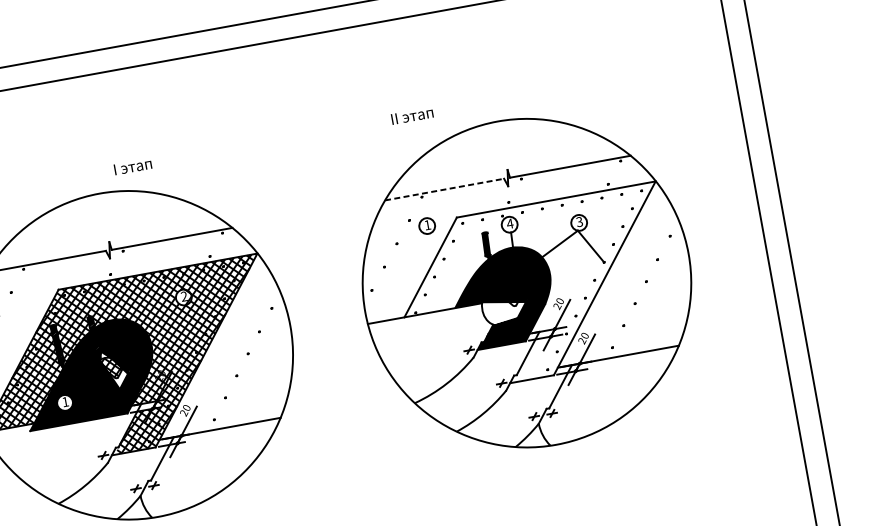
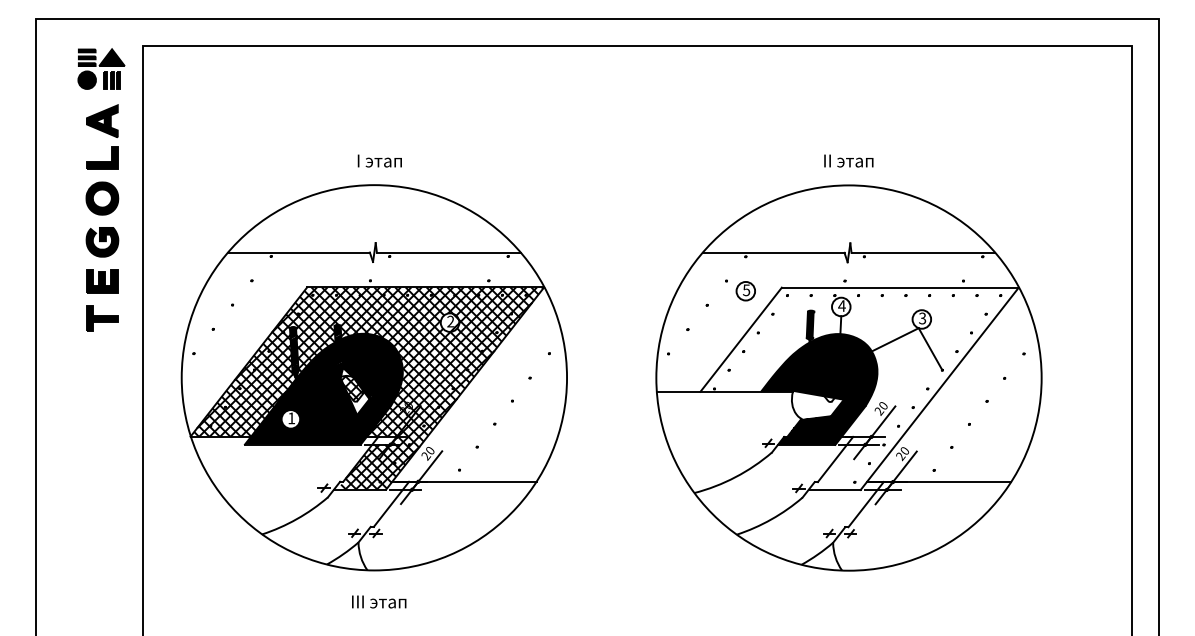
text: (412, 115) -> (848, 160), moved
text: (132, 166) -> (379, 160), moved
line: (444, 189) -> (773, 252), dashed -> solid
text: (427, 225) -> (746, 290), 1 -> 5

